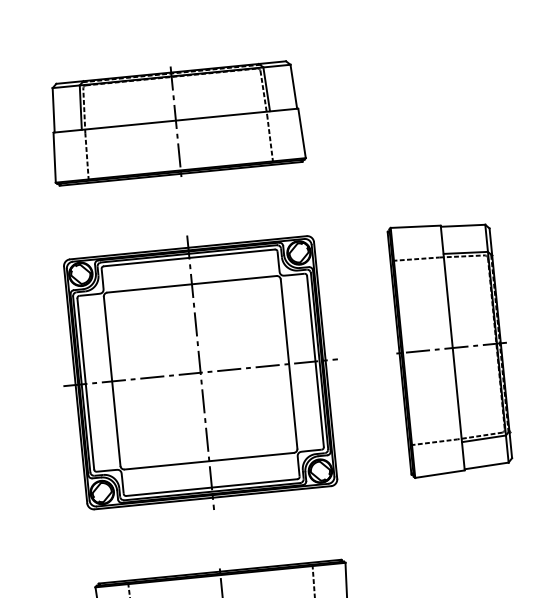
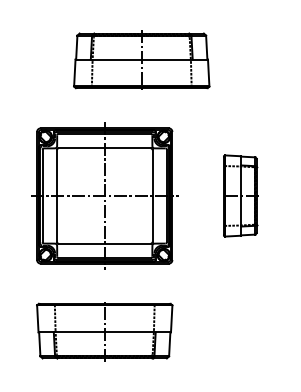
part: (175, 120) -> (141, 59), moved
part: (451, 347) -> (240, 195), size x0.6

